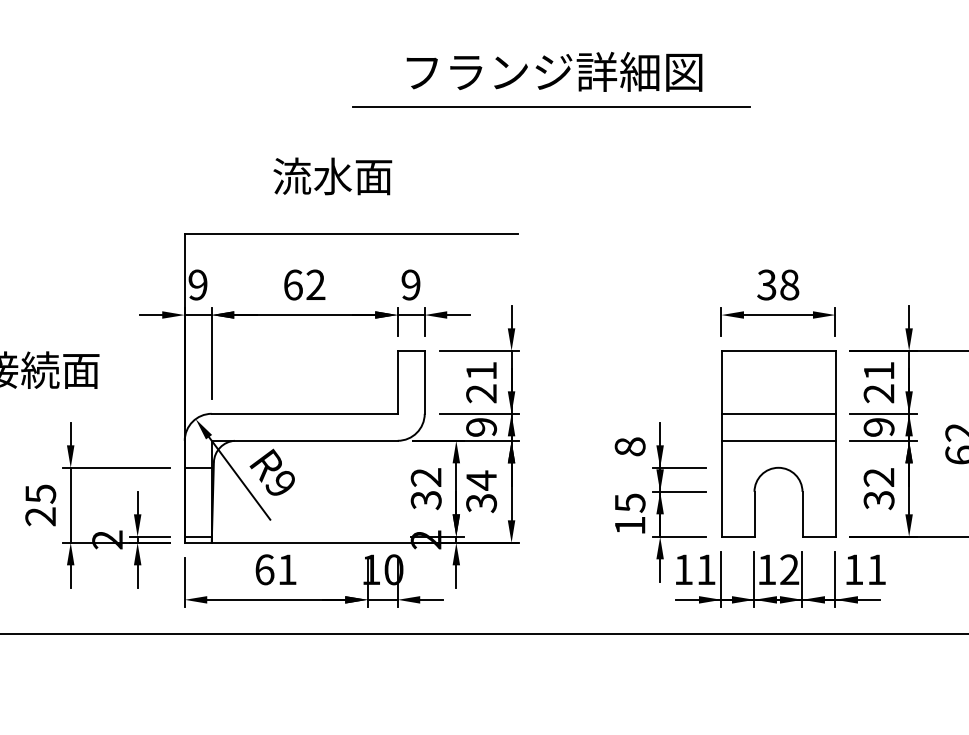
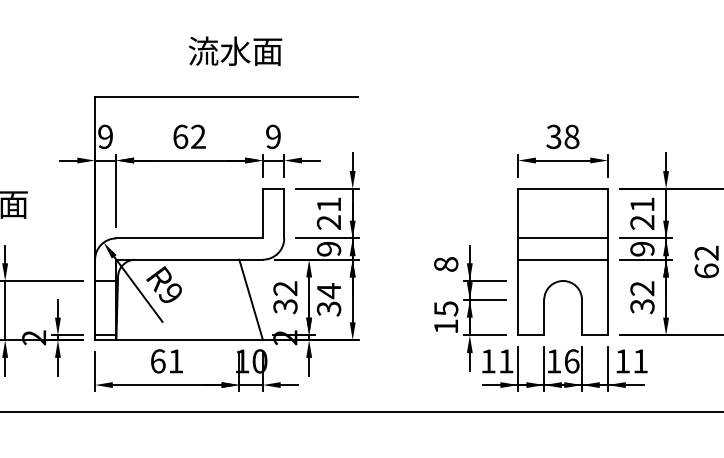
text: (332, 176) -> (235, 51), moved
line: (382, 491) -> (250, 299), added
text: (789, 569) -> (571, 361), 12 -> 16

